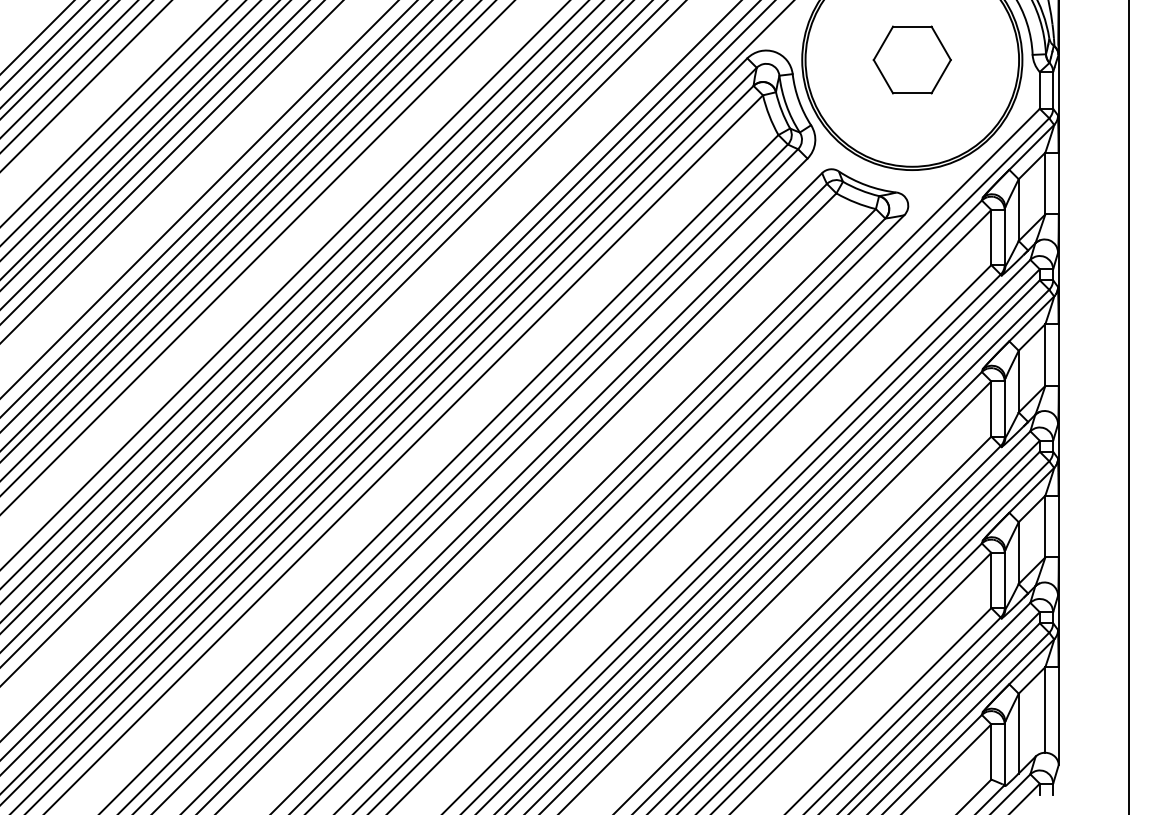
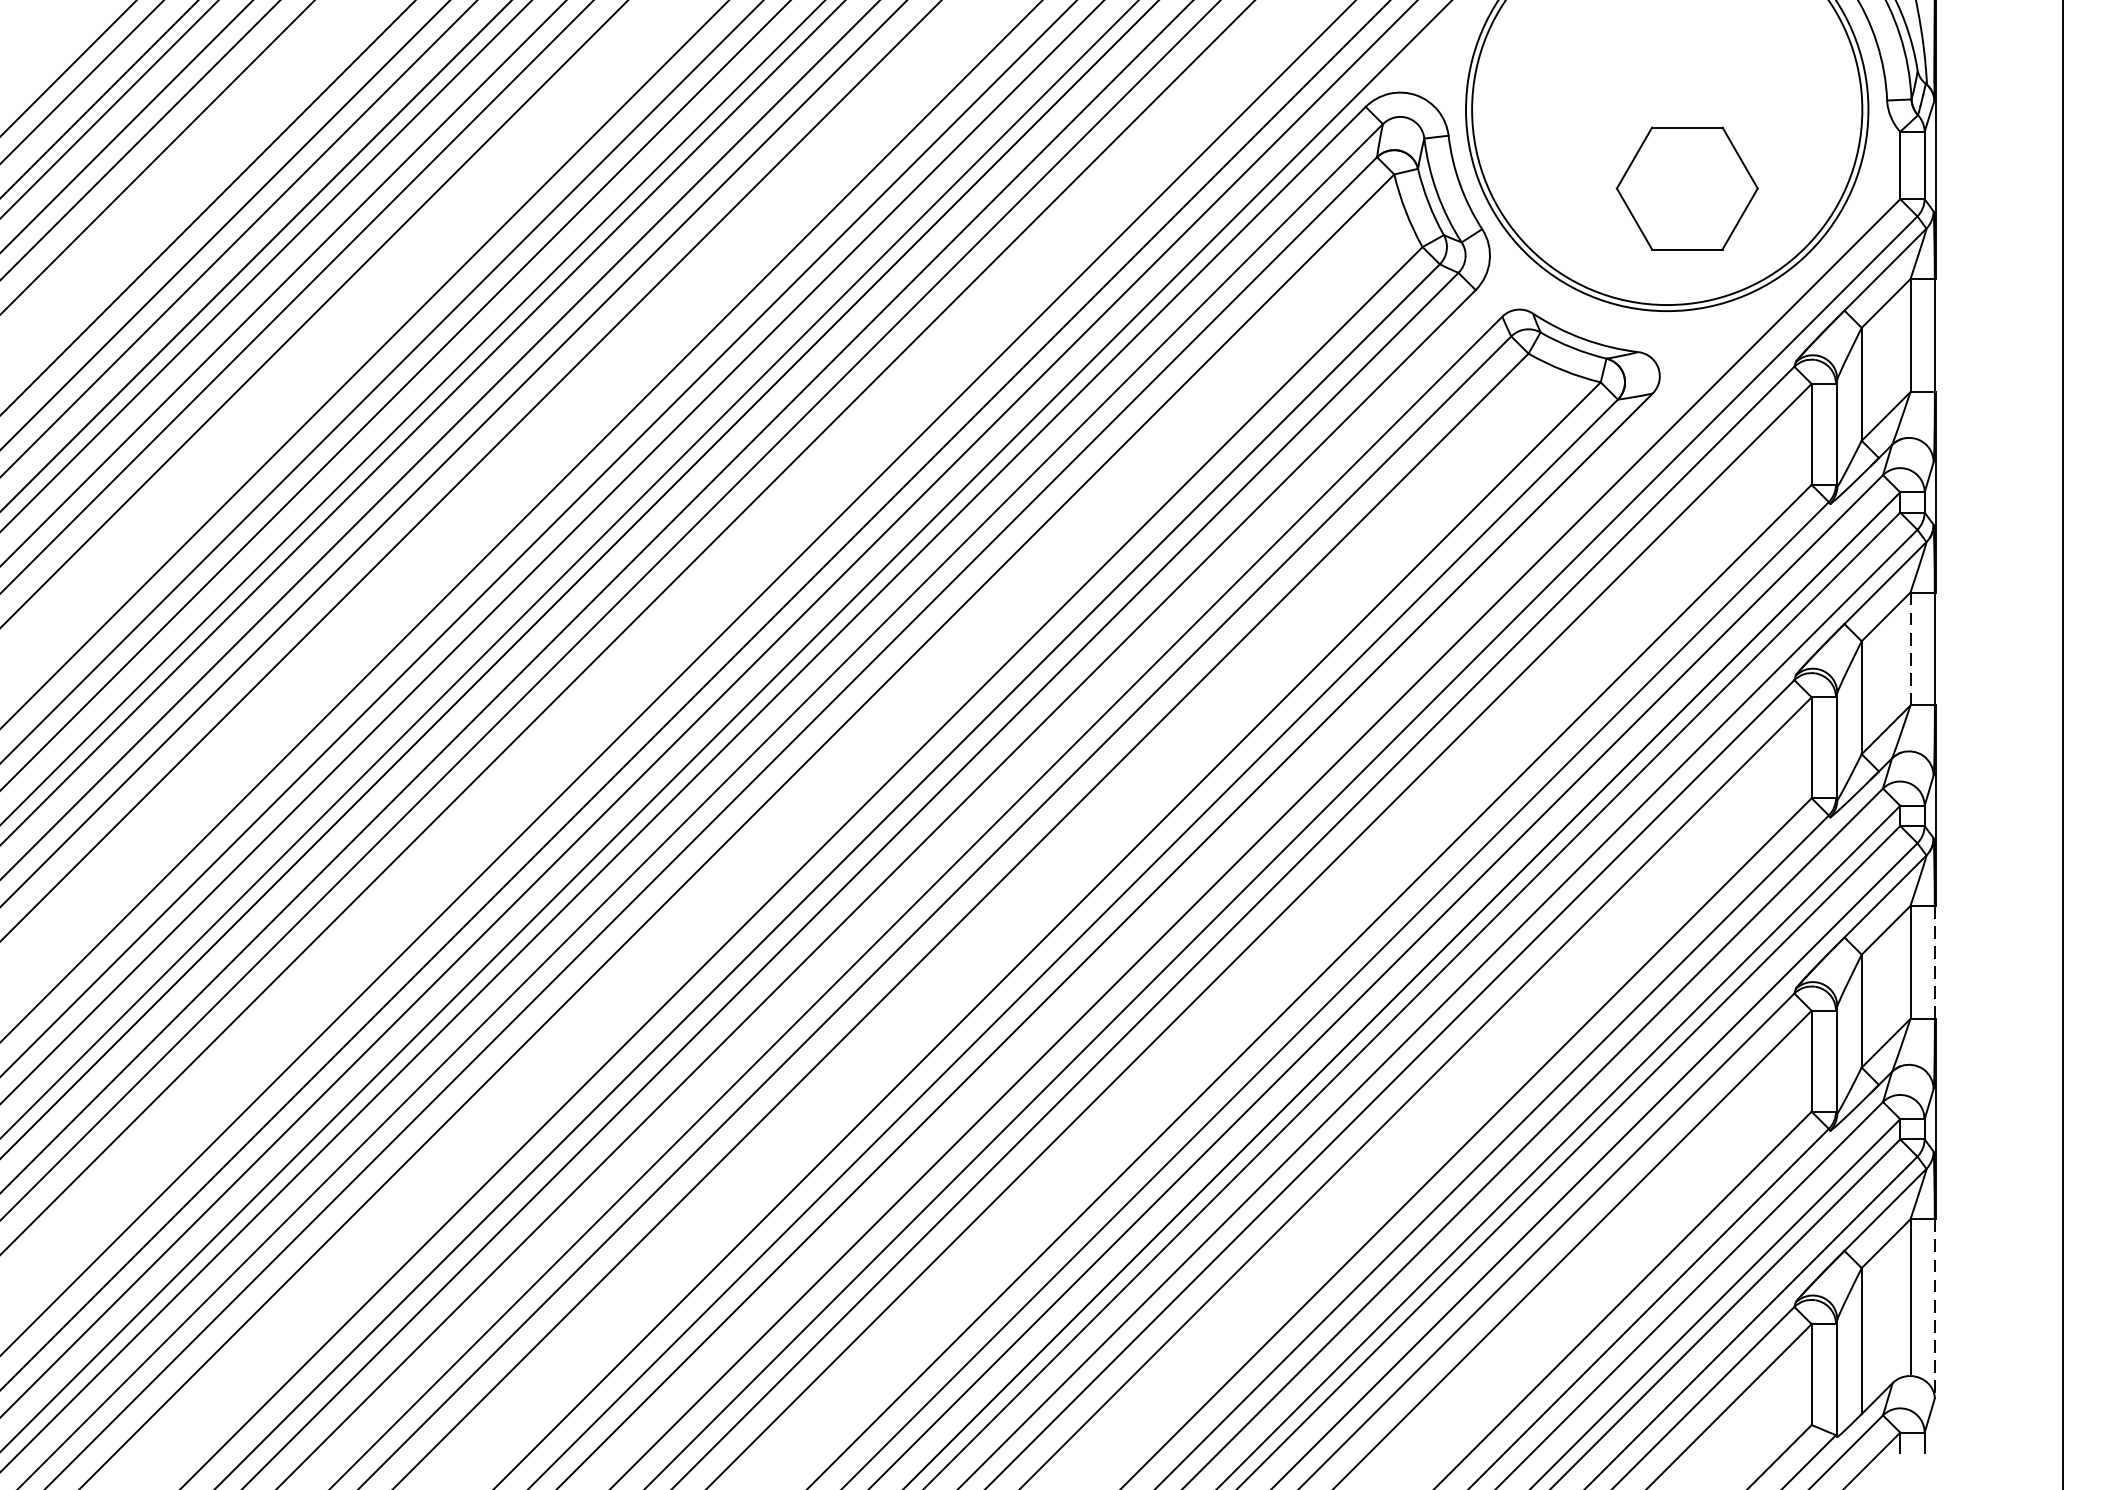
part: (911, 59) -> (1685, 187), moved
line: (1045, 354) -> (1910, 648), solid -> dashed
line: (1058, 526) -> (1934, 962), solid -> dashed
line: (1058, 716) -> (1934, 1309), solid -> dashed

